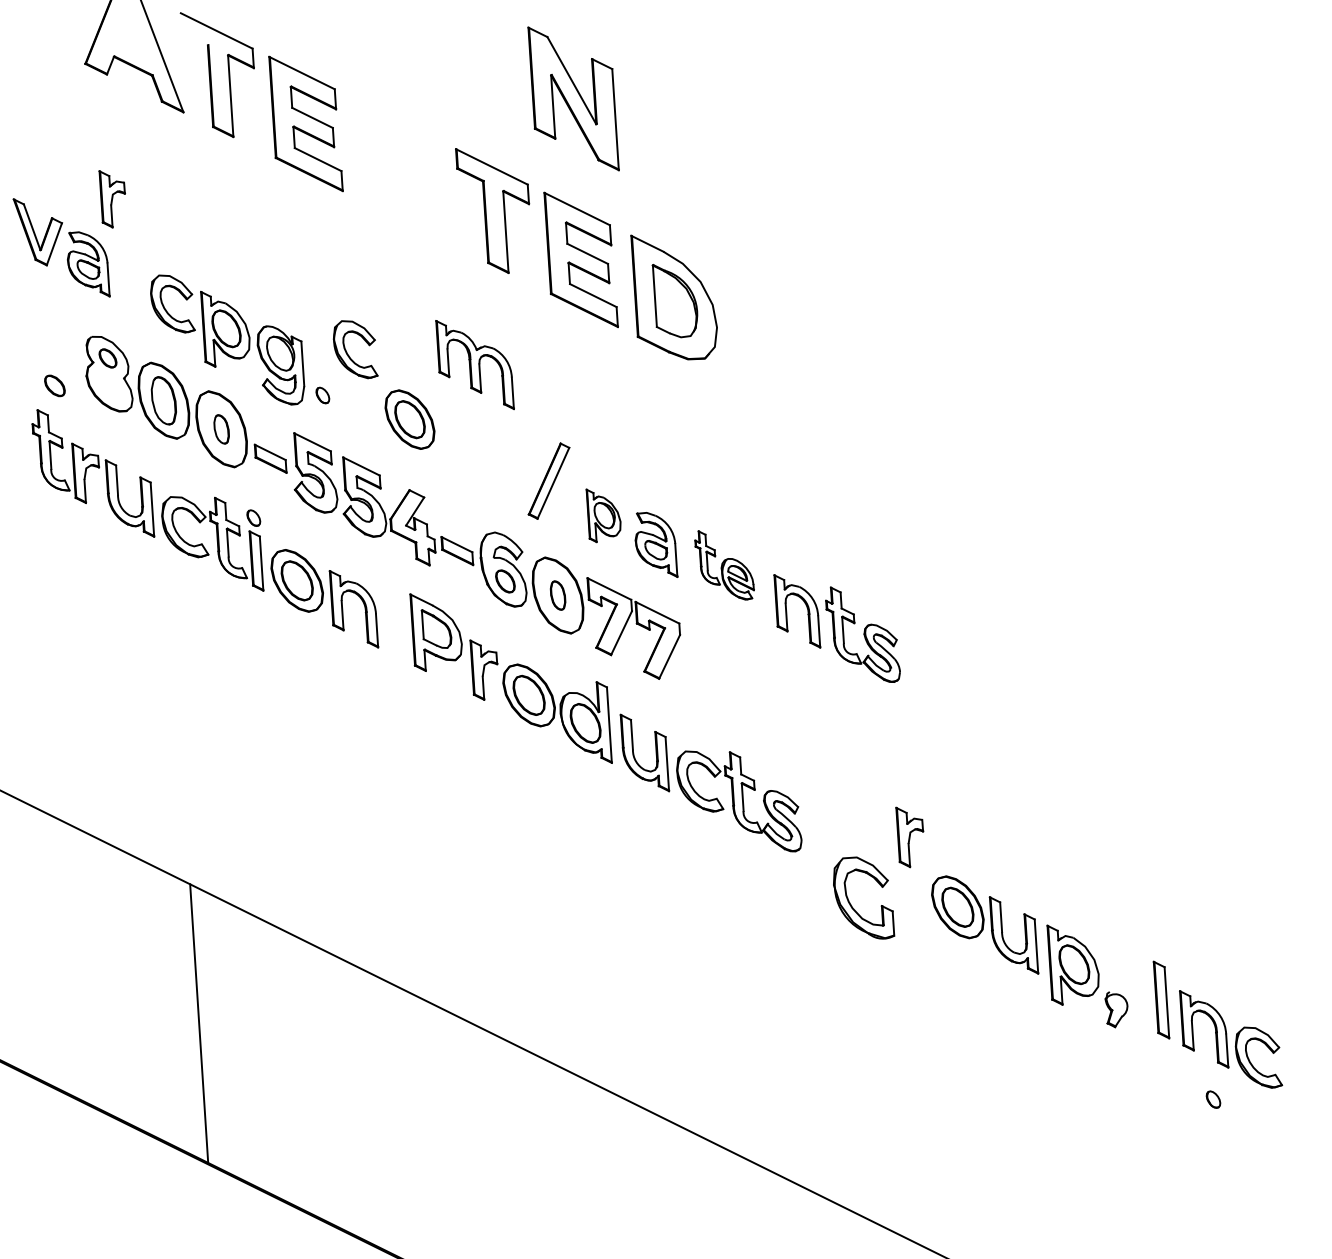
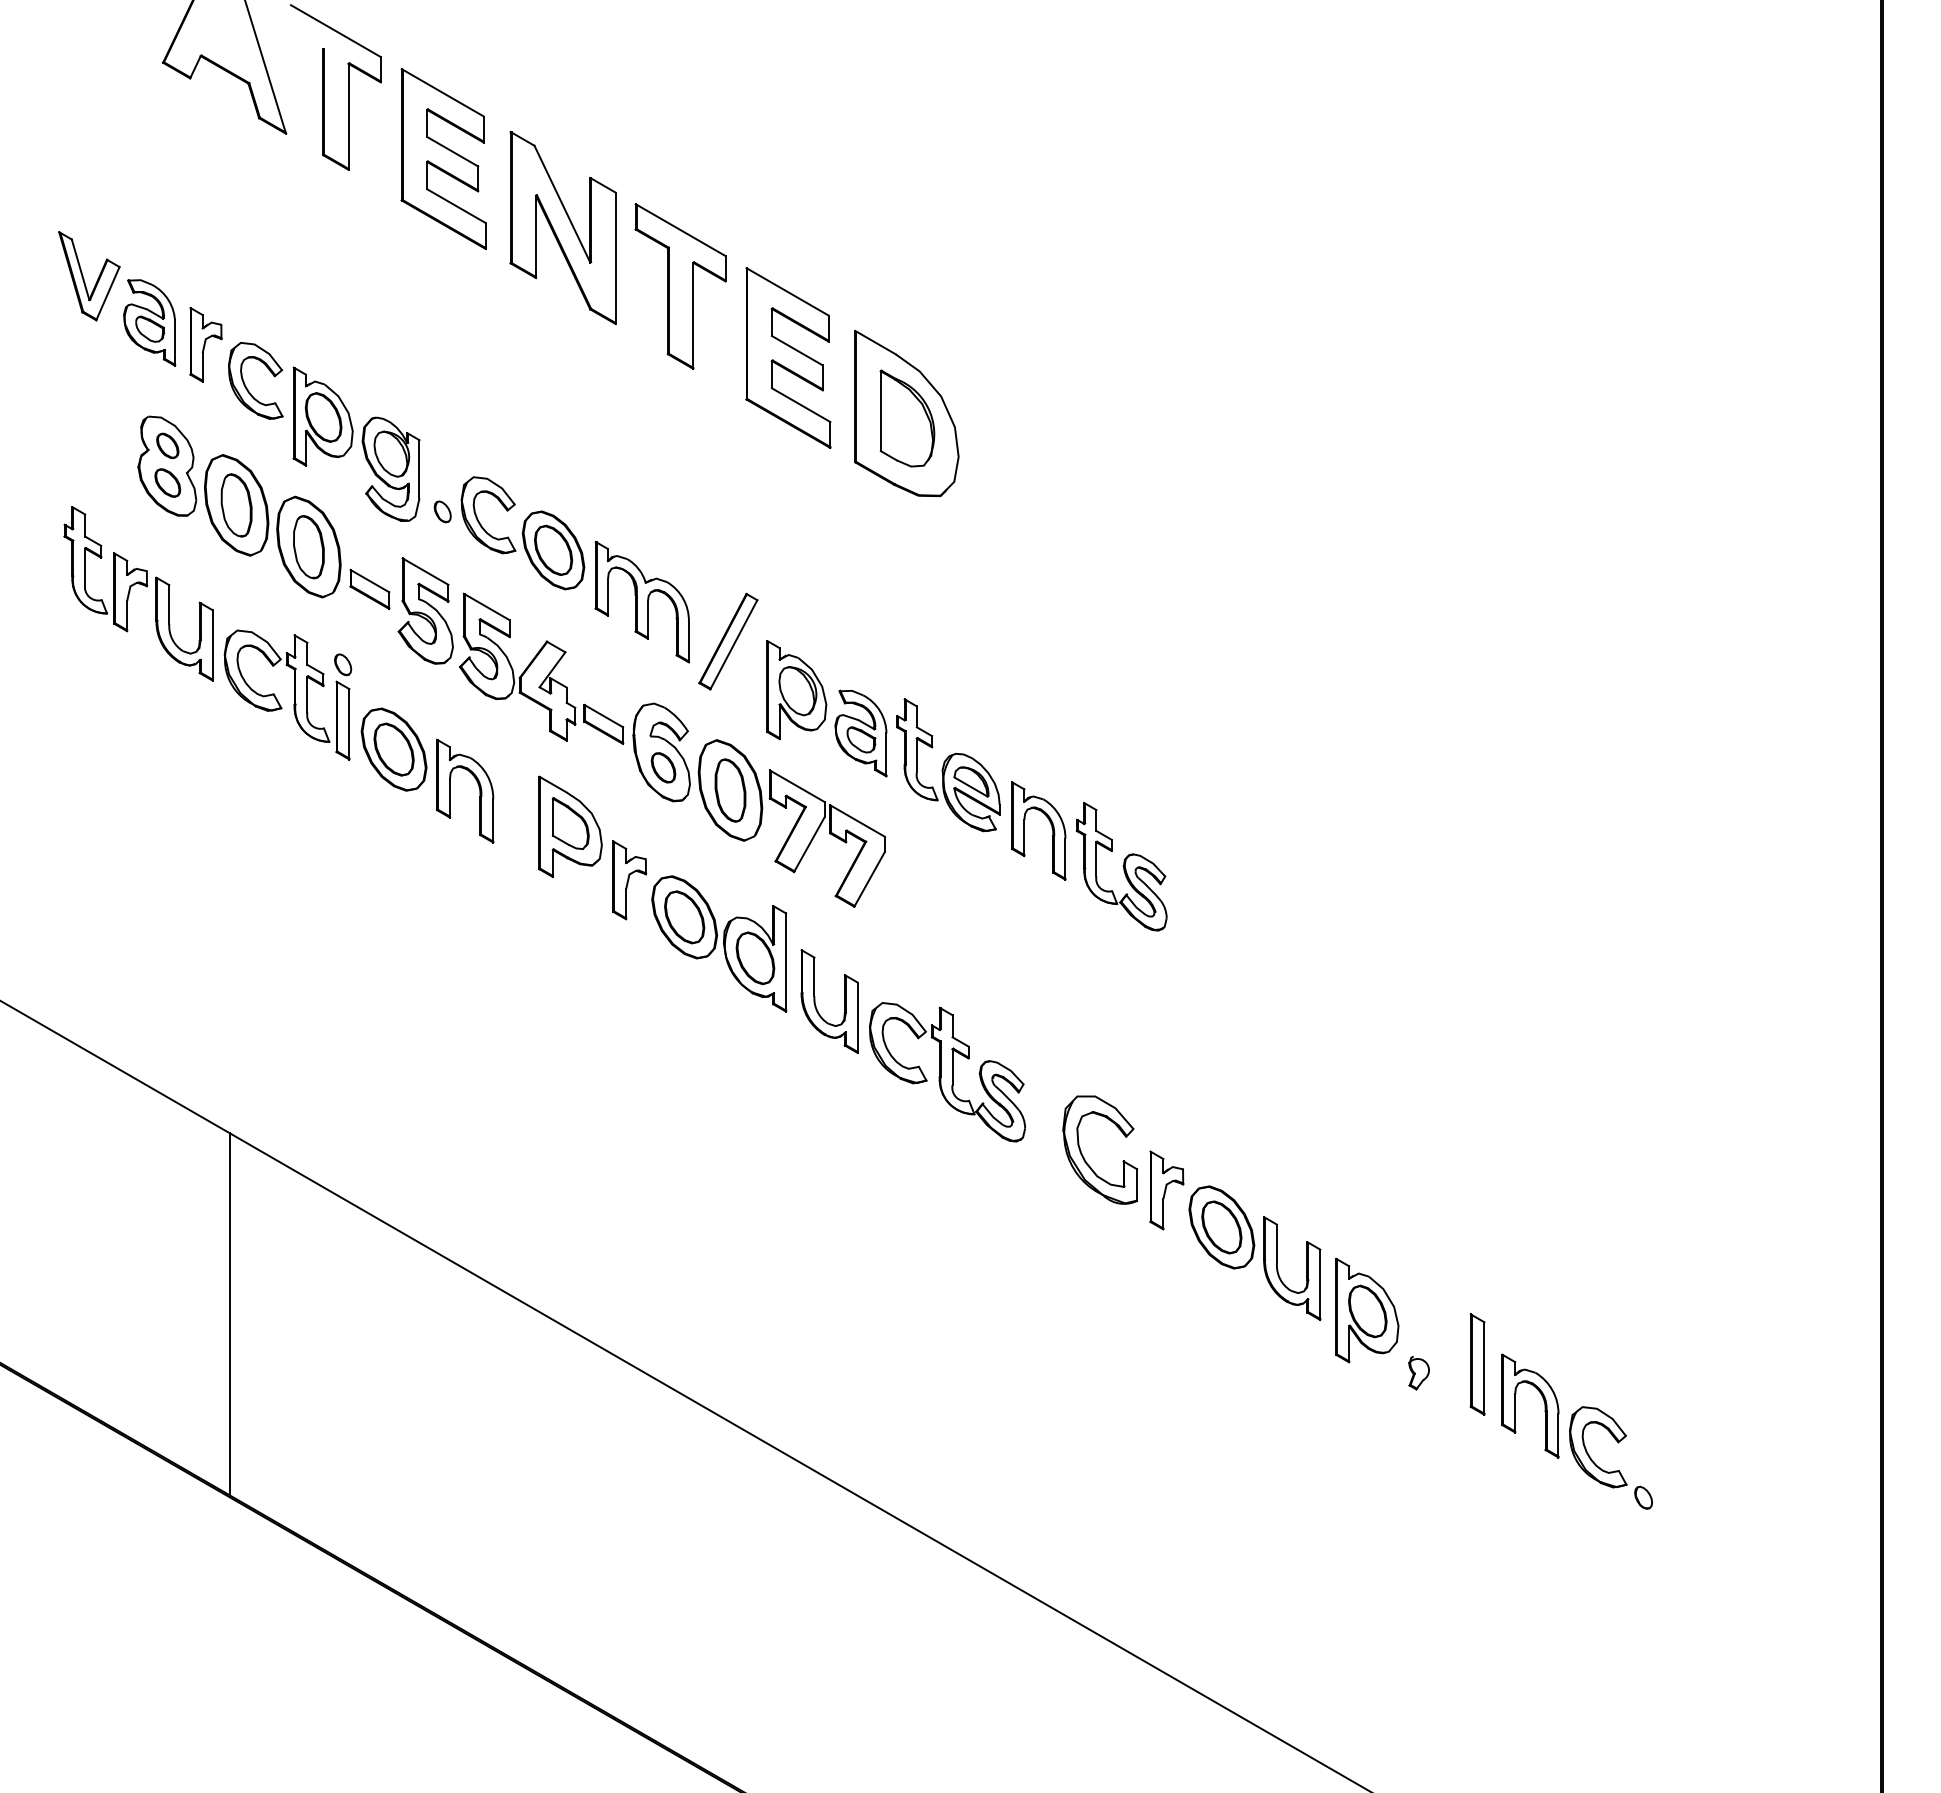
part: (573, 98) -> (562, 227), moved
part: (112, 198) -> (205, 344), moved
part: (349, 355) -> (480, 522), moved
part: (474, 364) -> (641, 601), moved
part: (54, 385) -> (167, 482), moved
part: (221, 429) -> (308, 547), size x1.67
part: (603, 515) -> (796, 690), size x1.43
part: (724, 565) -> (948, 765), size x1.43
part: (558, 595) -> (730, 790), size x1.67
part: (910, 837) -> (1166, 1190), moved
part: (851, 904) -> (1084, 1157), moved
part: (1116, 1009) -> (1418, 1373), size x0.71
part: (1213, 1099) -> (1643, 1497), moved

